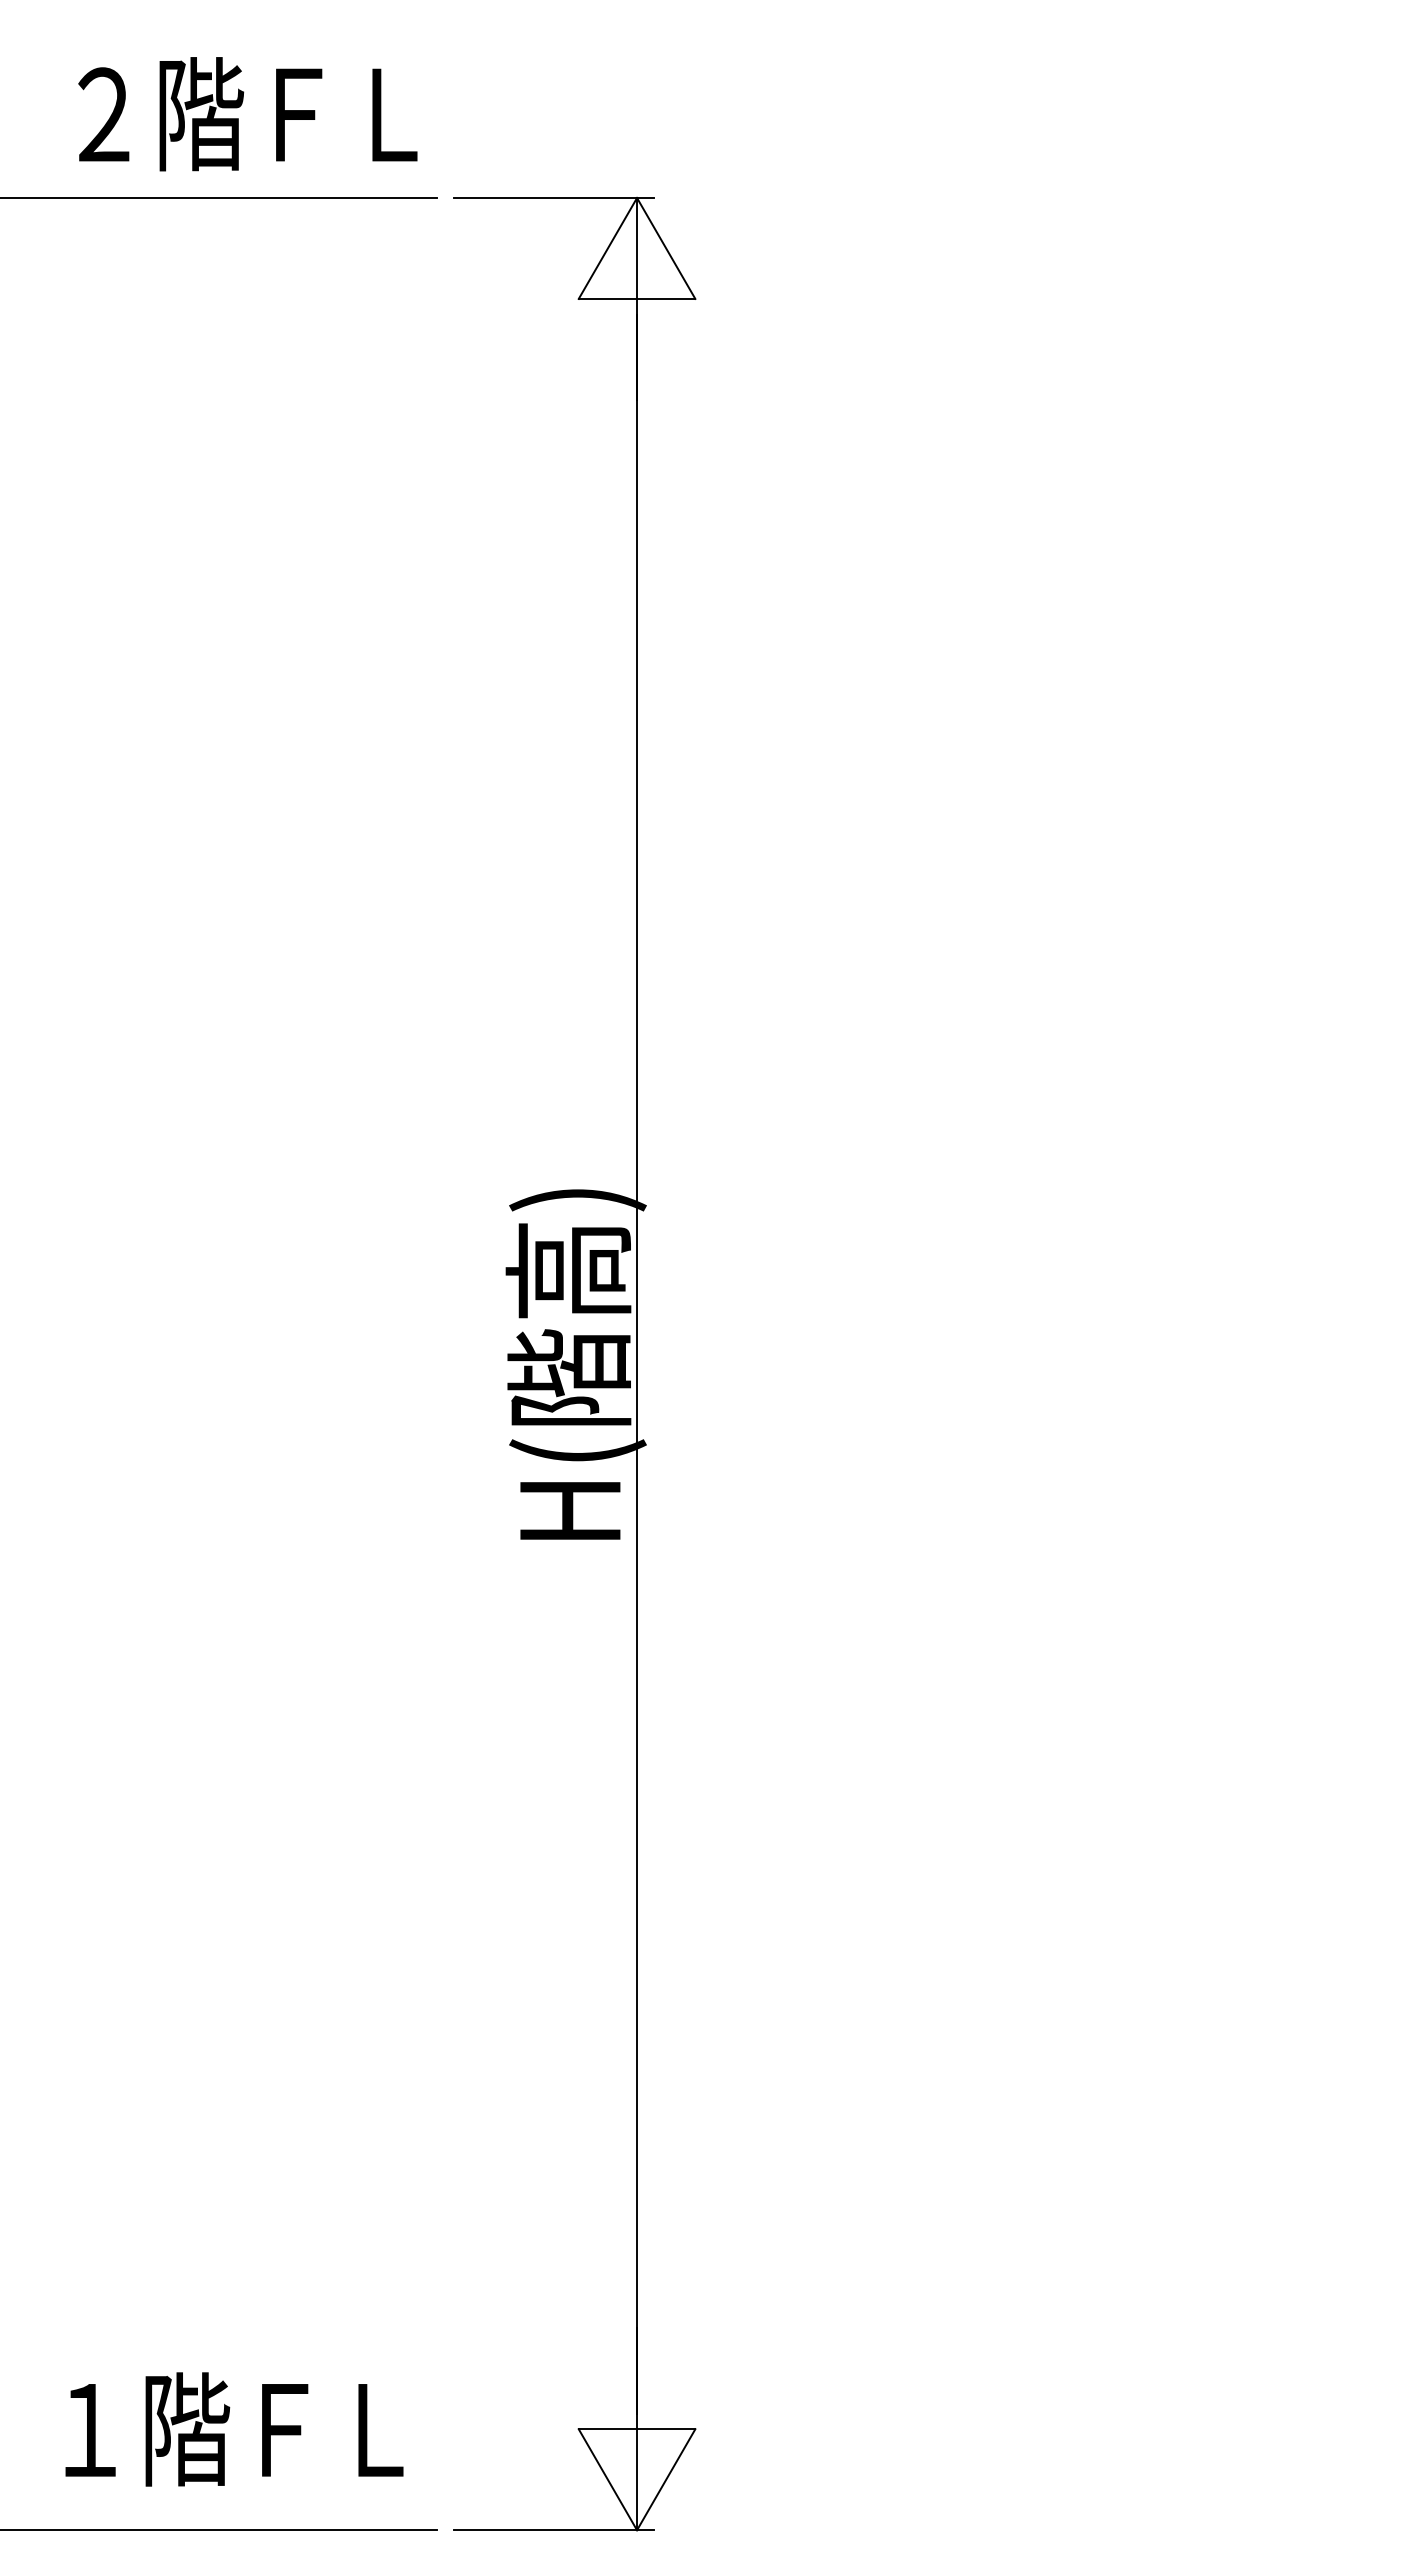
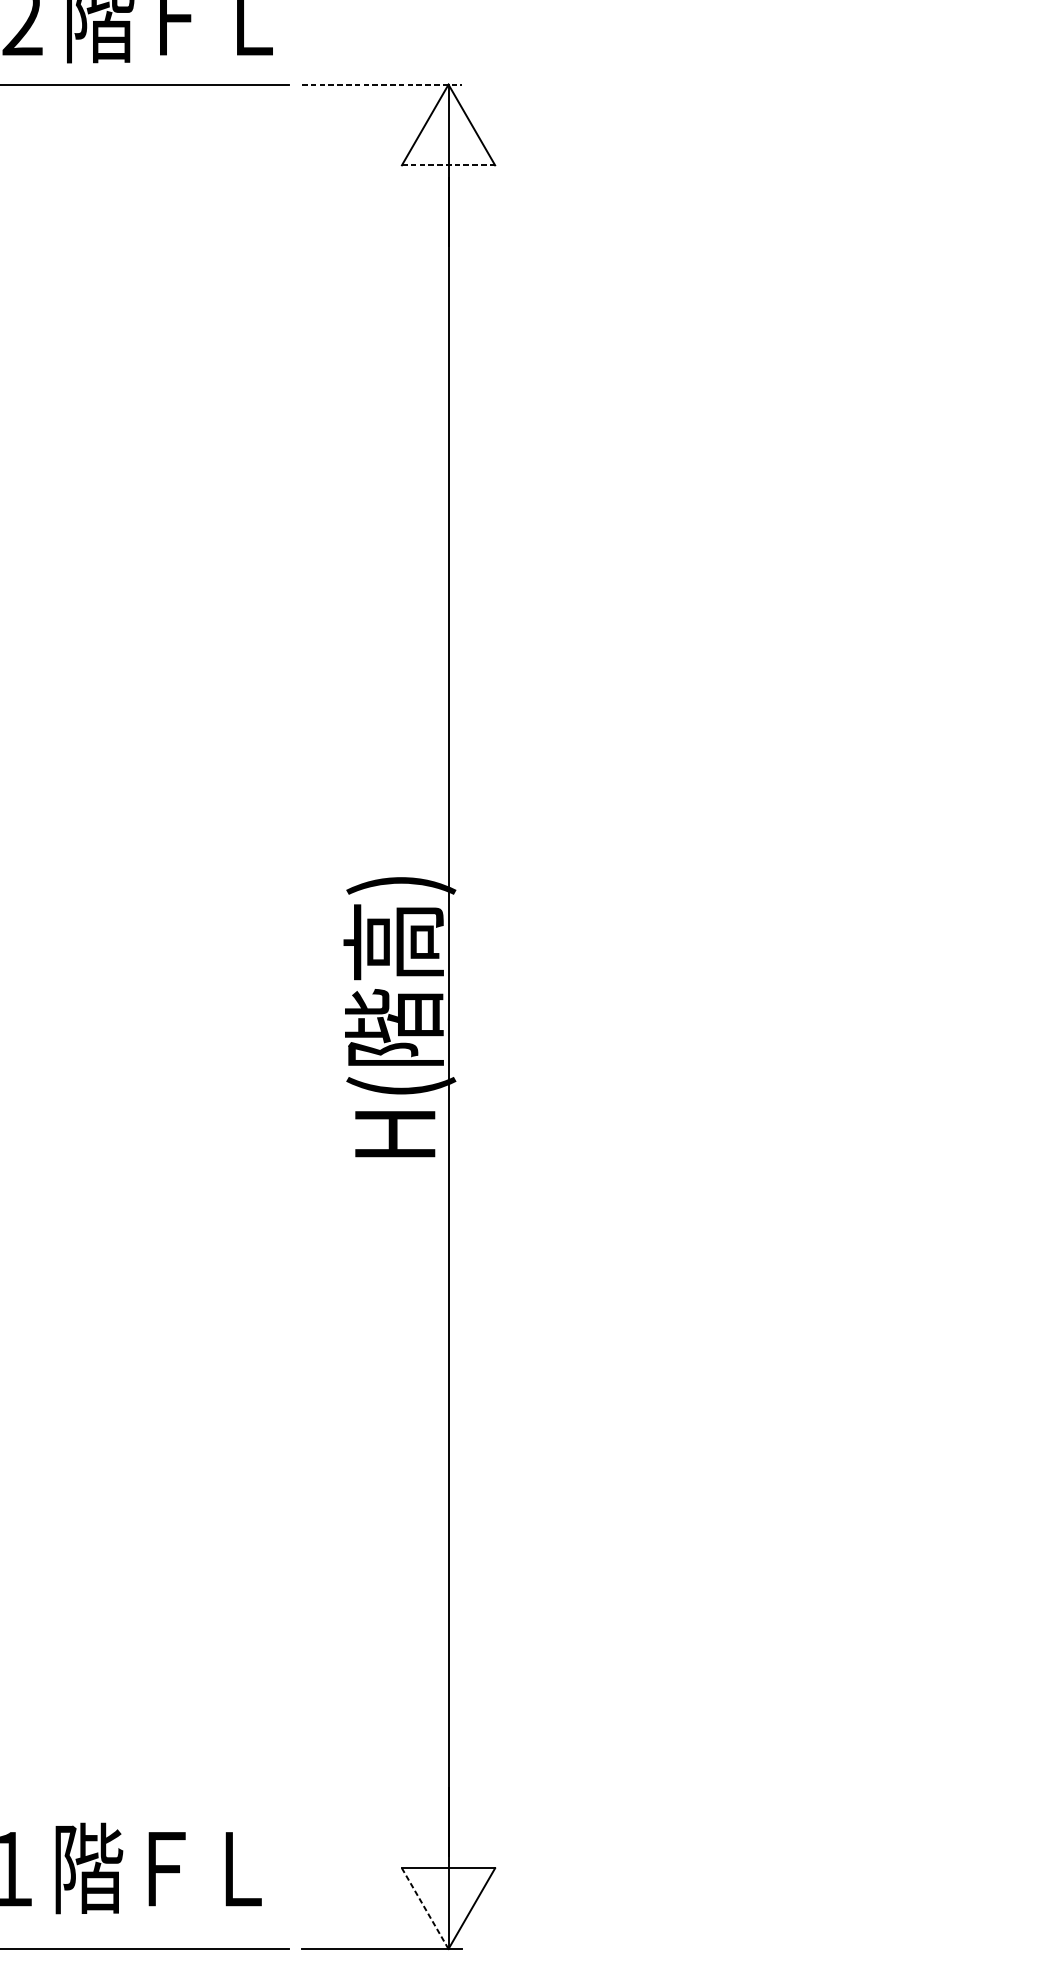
line: (553, 198) -> (381, 85), solid -> dashed
line: (637, 298) -> (448, 164), solid -> dashed
line: (607, 2479) -> (424, 1908), solid -> dashed

